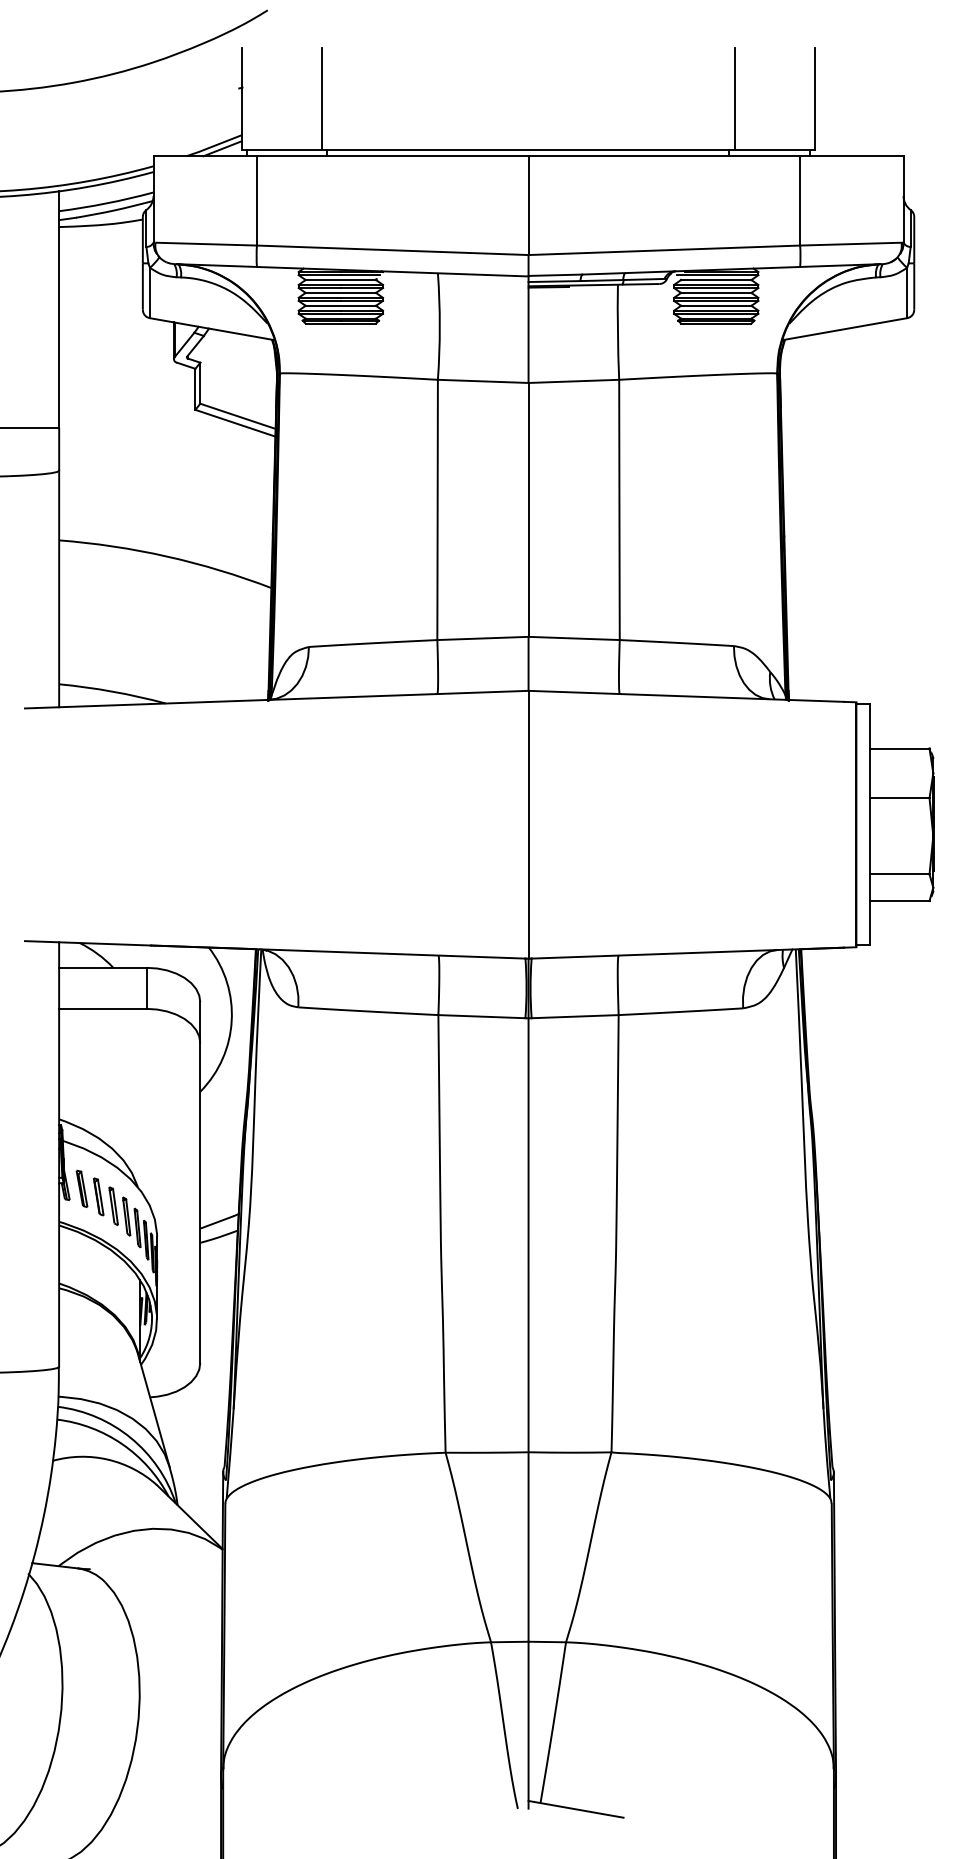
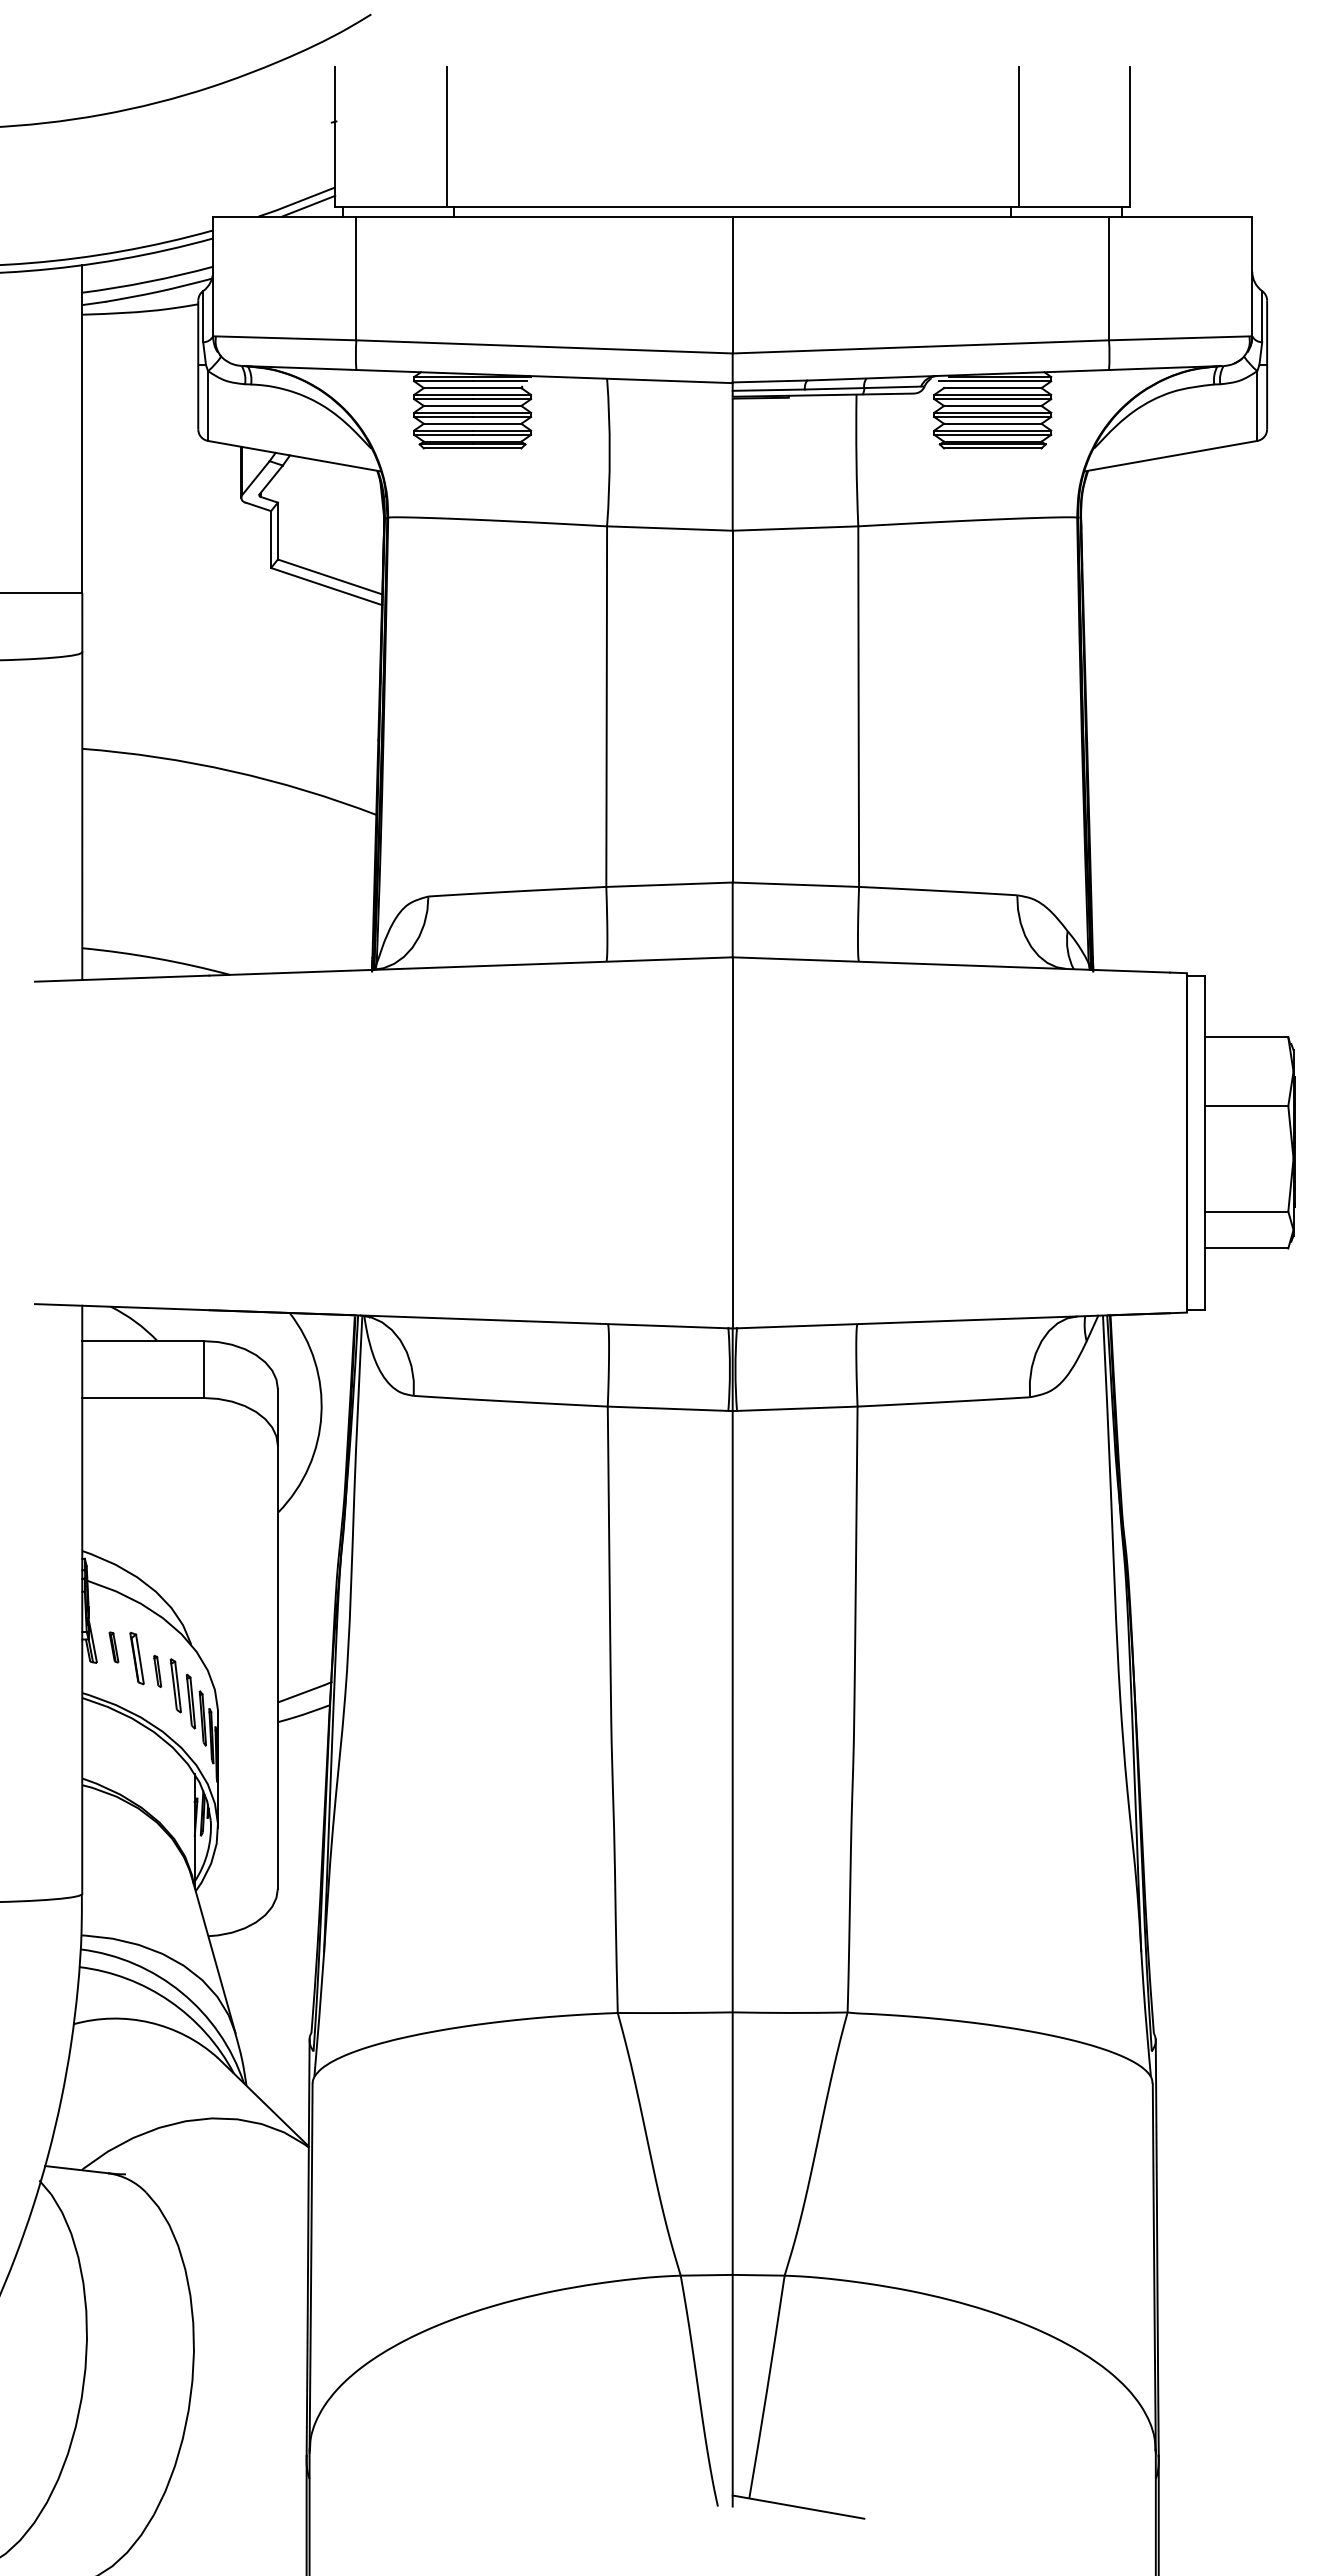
part: (81, 1188) -> (113, 1647), size x0.6
part: (113, 1206) -> (157, 1671), size x0.6

